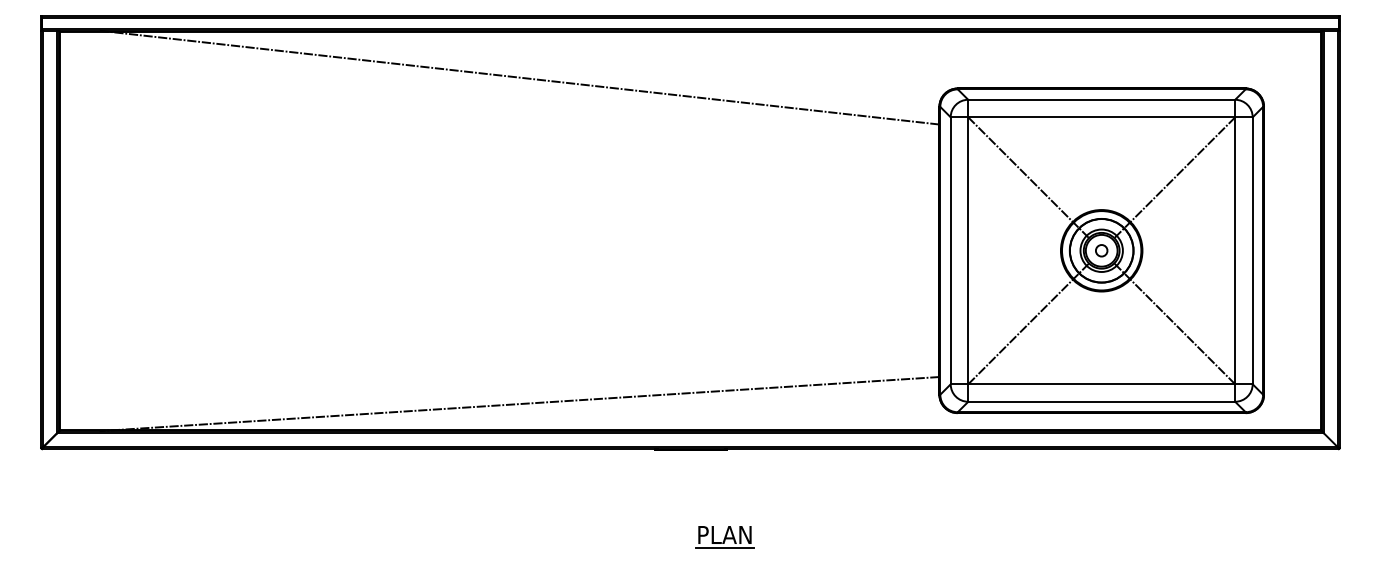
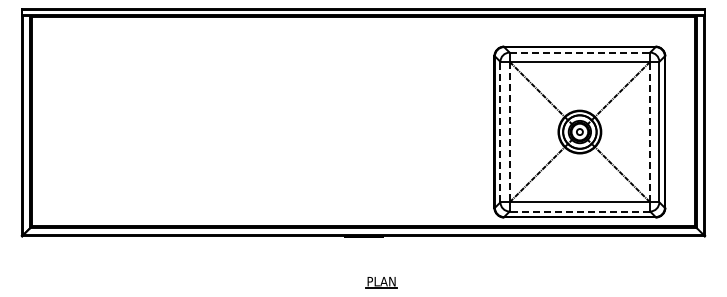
line: (519, 76) -> (273, 40), removed
line: (1102, 99) -> (580, 52), solid -> dashed
line: (950, 249) -> (500, 131), solid -> dashed
line: (1235, 249) -> (650, 131), solid -> dashed
line: (967, 251) -> (509, 132), solid -> dashed
line: (1100, 401) -> (579, 211), solid -> dashed
line: (519, 403) -> (273, 212), removed

